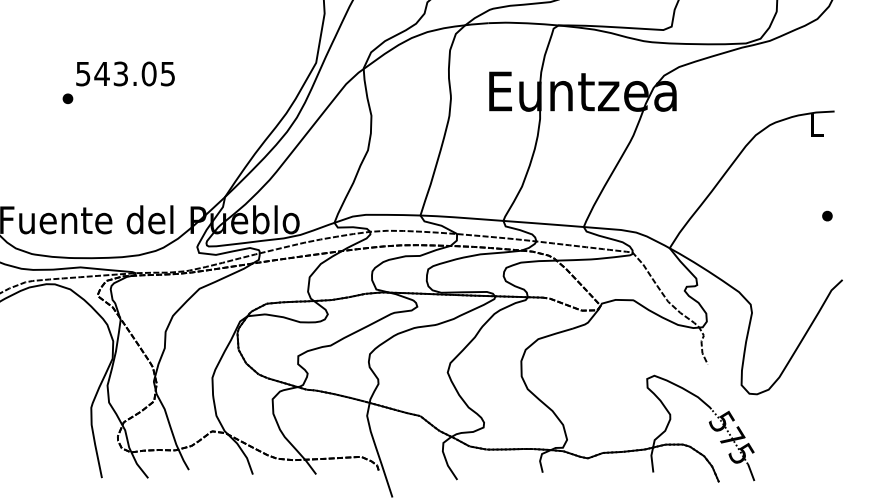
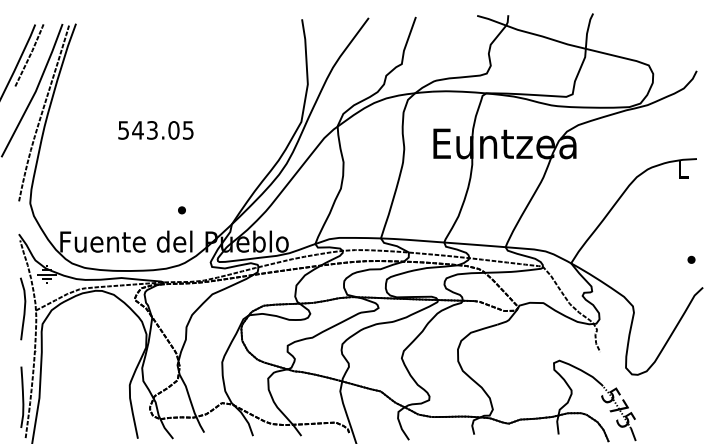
part: (67, 98) -> (181, 210), moved
part: (827, 215) -> (691, 259), moved

